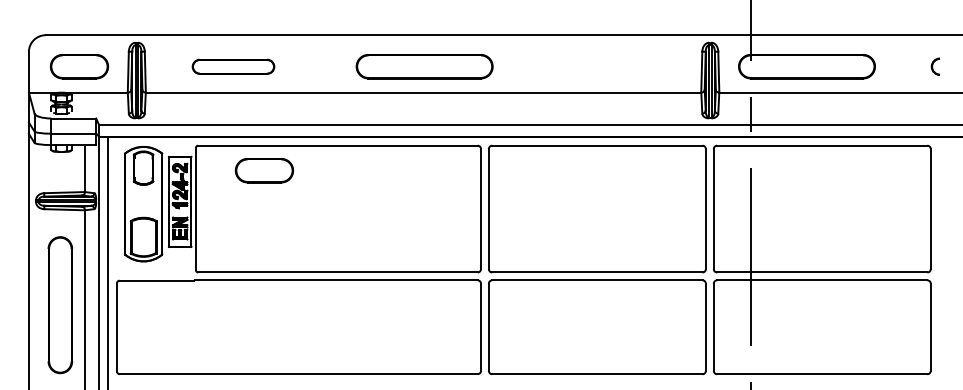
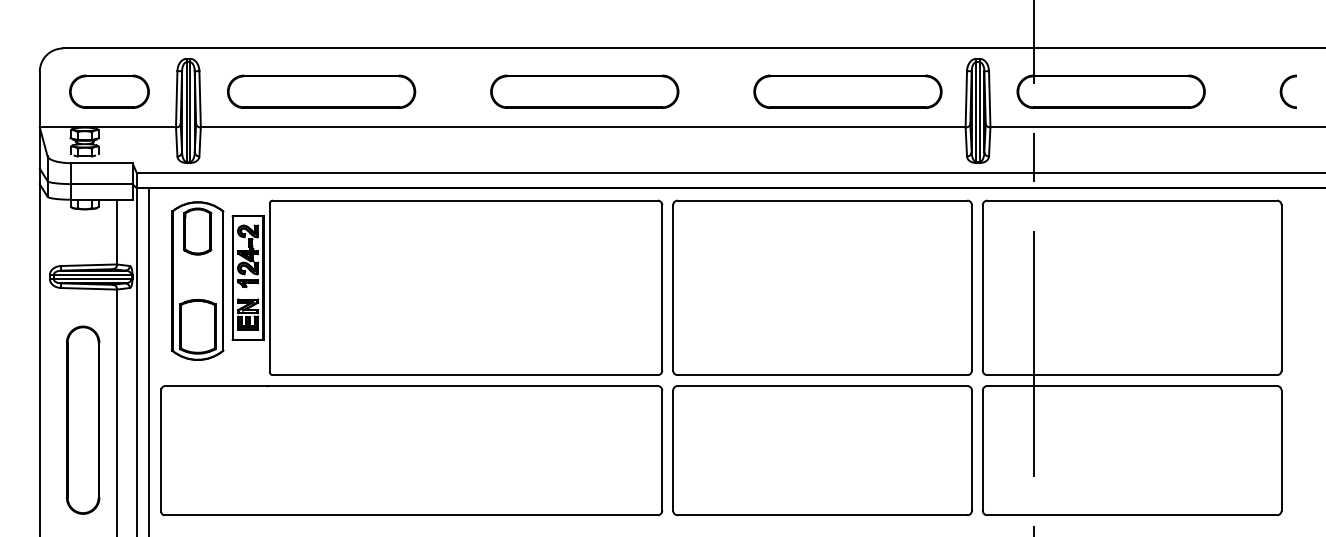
part: (233, 66) -> (321, 91), size x1.67
part: (615, 66) -> (847, 91), added
part: (935, 66) -> (1288, 91), size x1.43
part: (264, 170) -> (364, 234), removed

